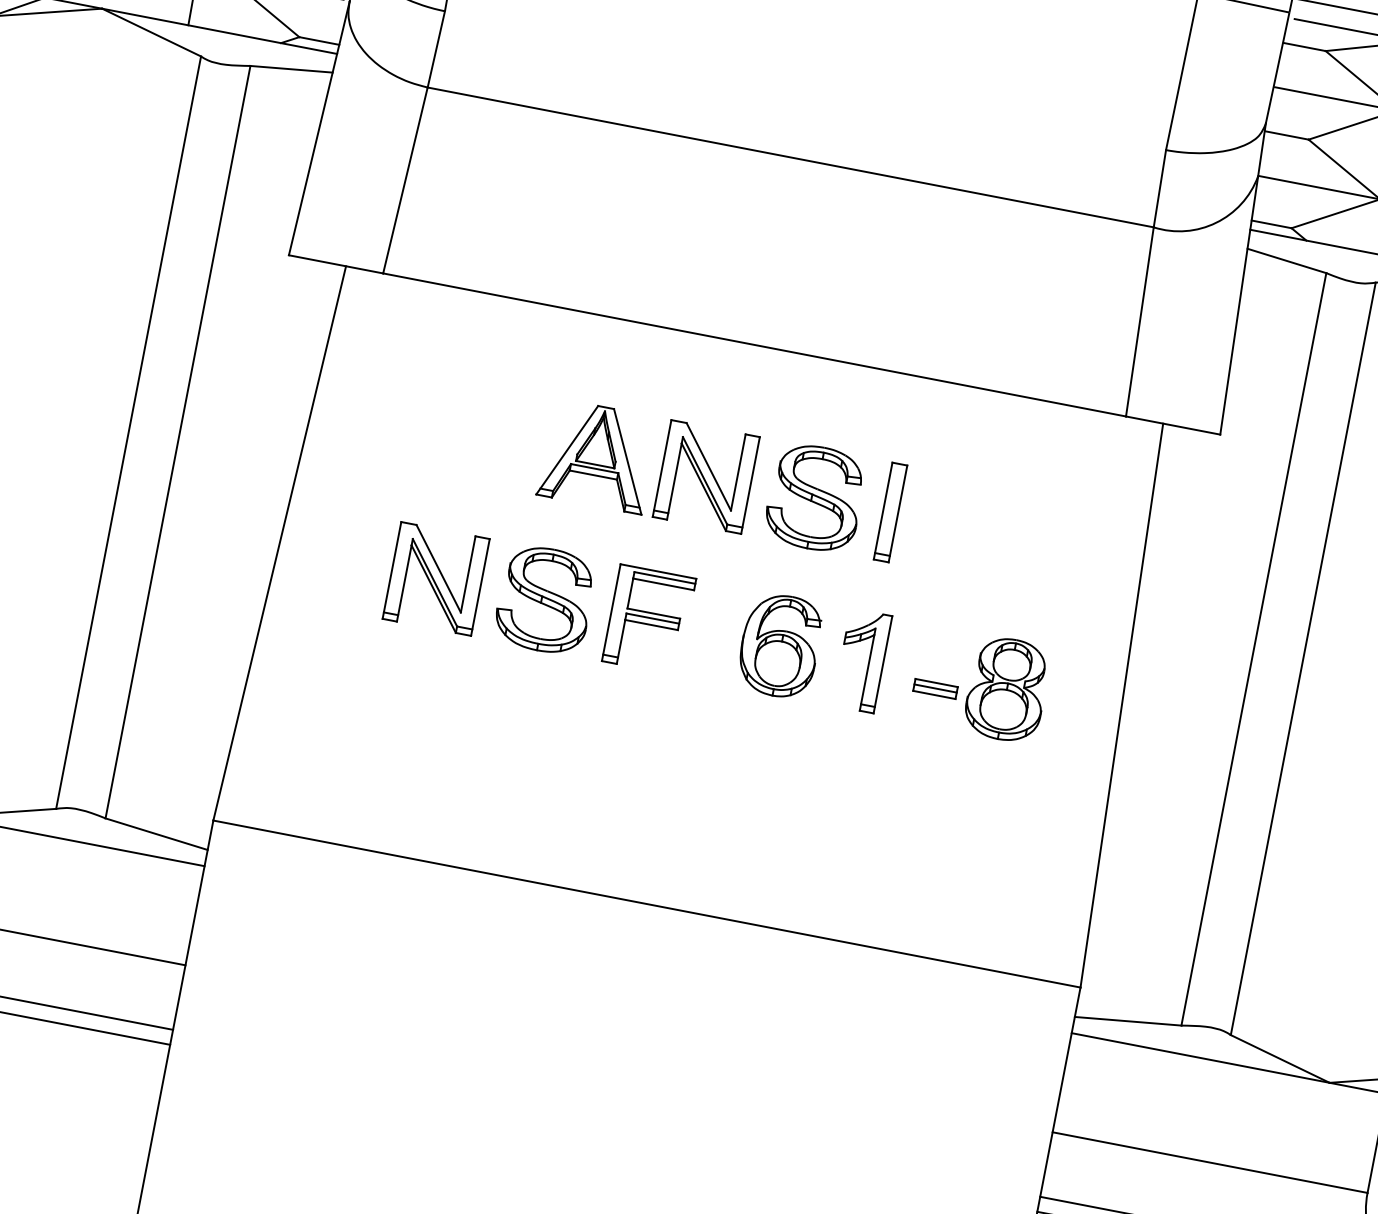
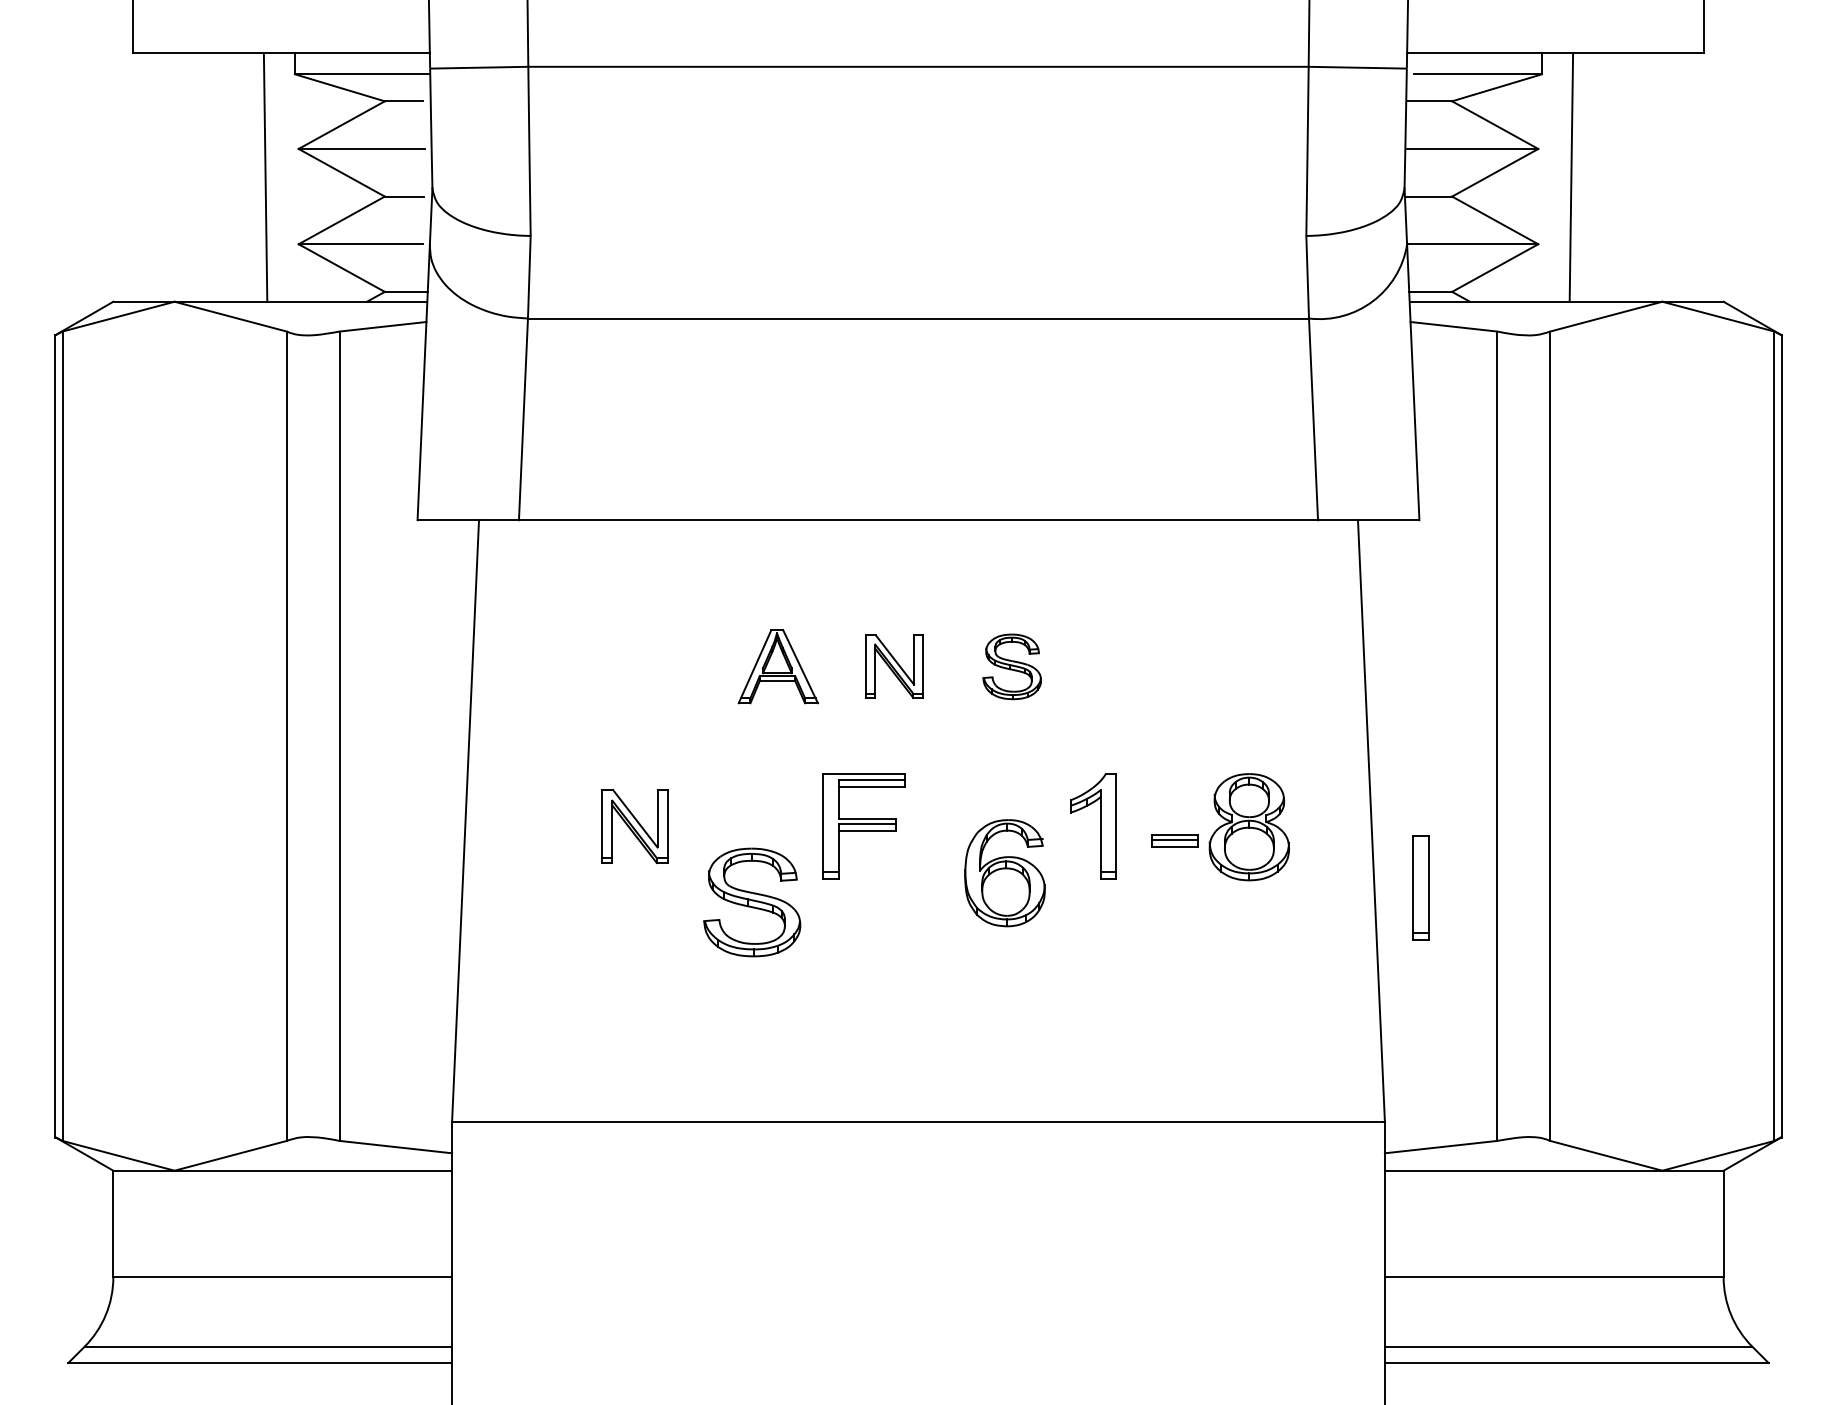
part: (597, 455) -> (777, 666), size x0.7
part: (706, 476) -> (894, 666), size x0.6
part: (815, 497) -> (1012, 666), size x0.6
part: (890, 512) -> (1420, 887), moved
part: (435, 578) -> (634, 826), size x0.7
part: (545, 599) -> (752, 902), moved
part: (779, 646) -> (1004, 873), moved

